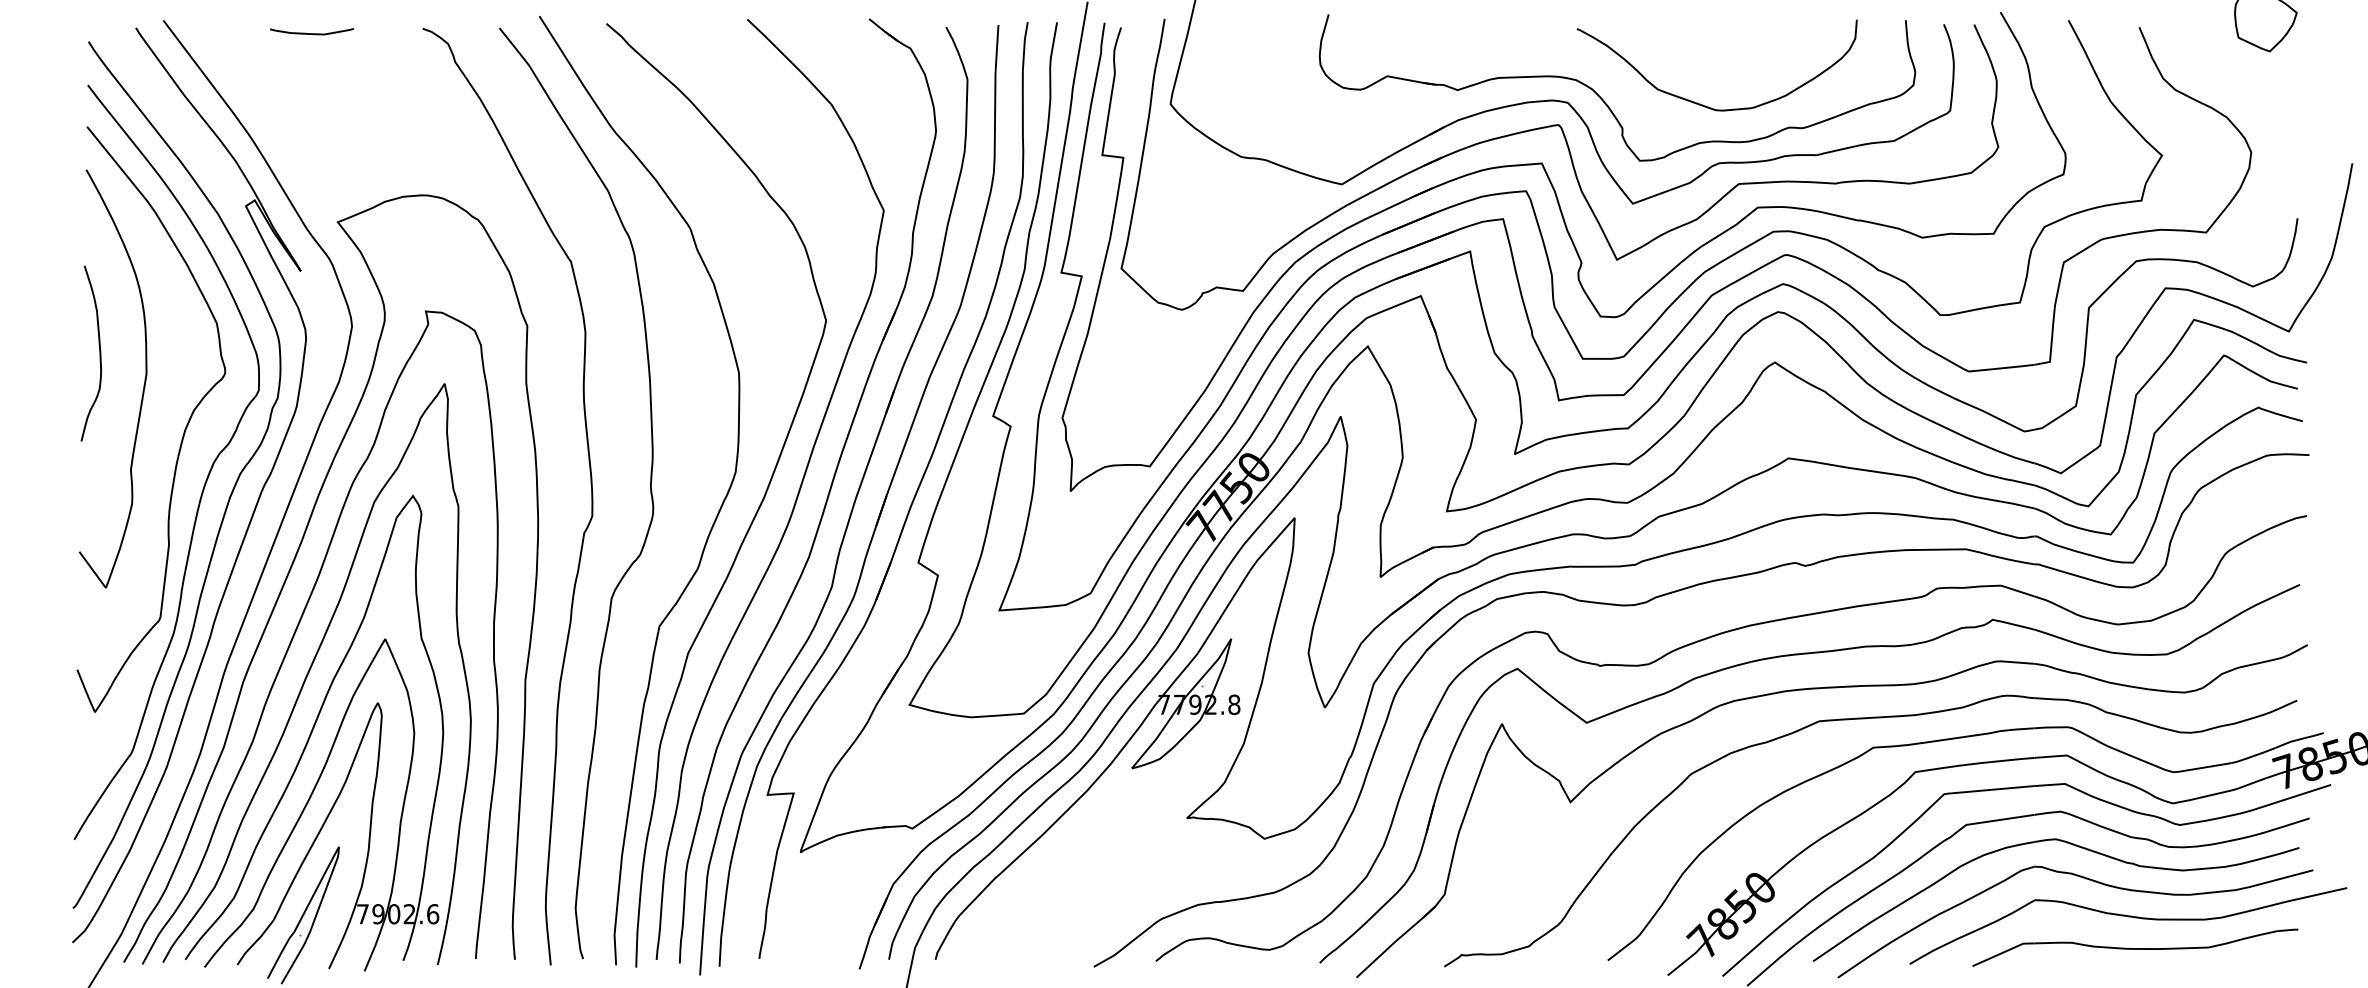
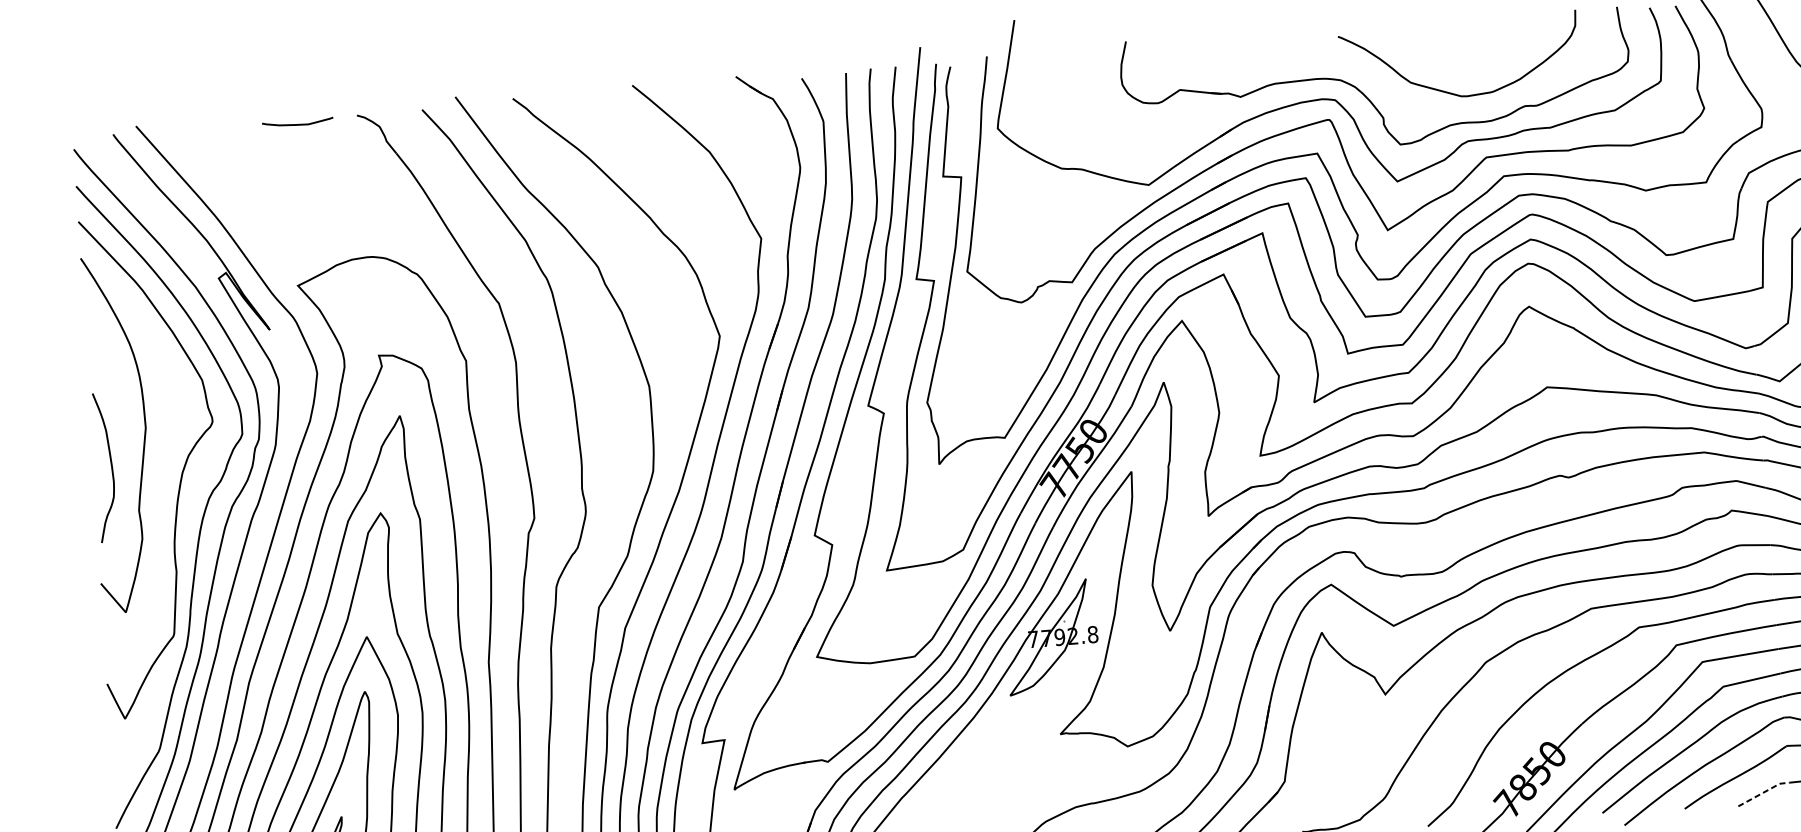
curve: (311, 33) -> (297, 124), moved
curve: (99, 353) -> (111, 467), moved
line: (2004, 952) -> (1764, 792), solid -> dashed

